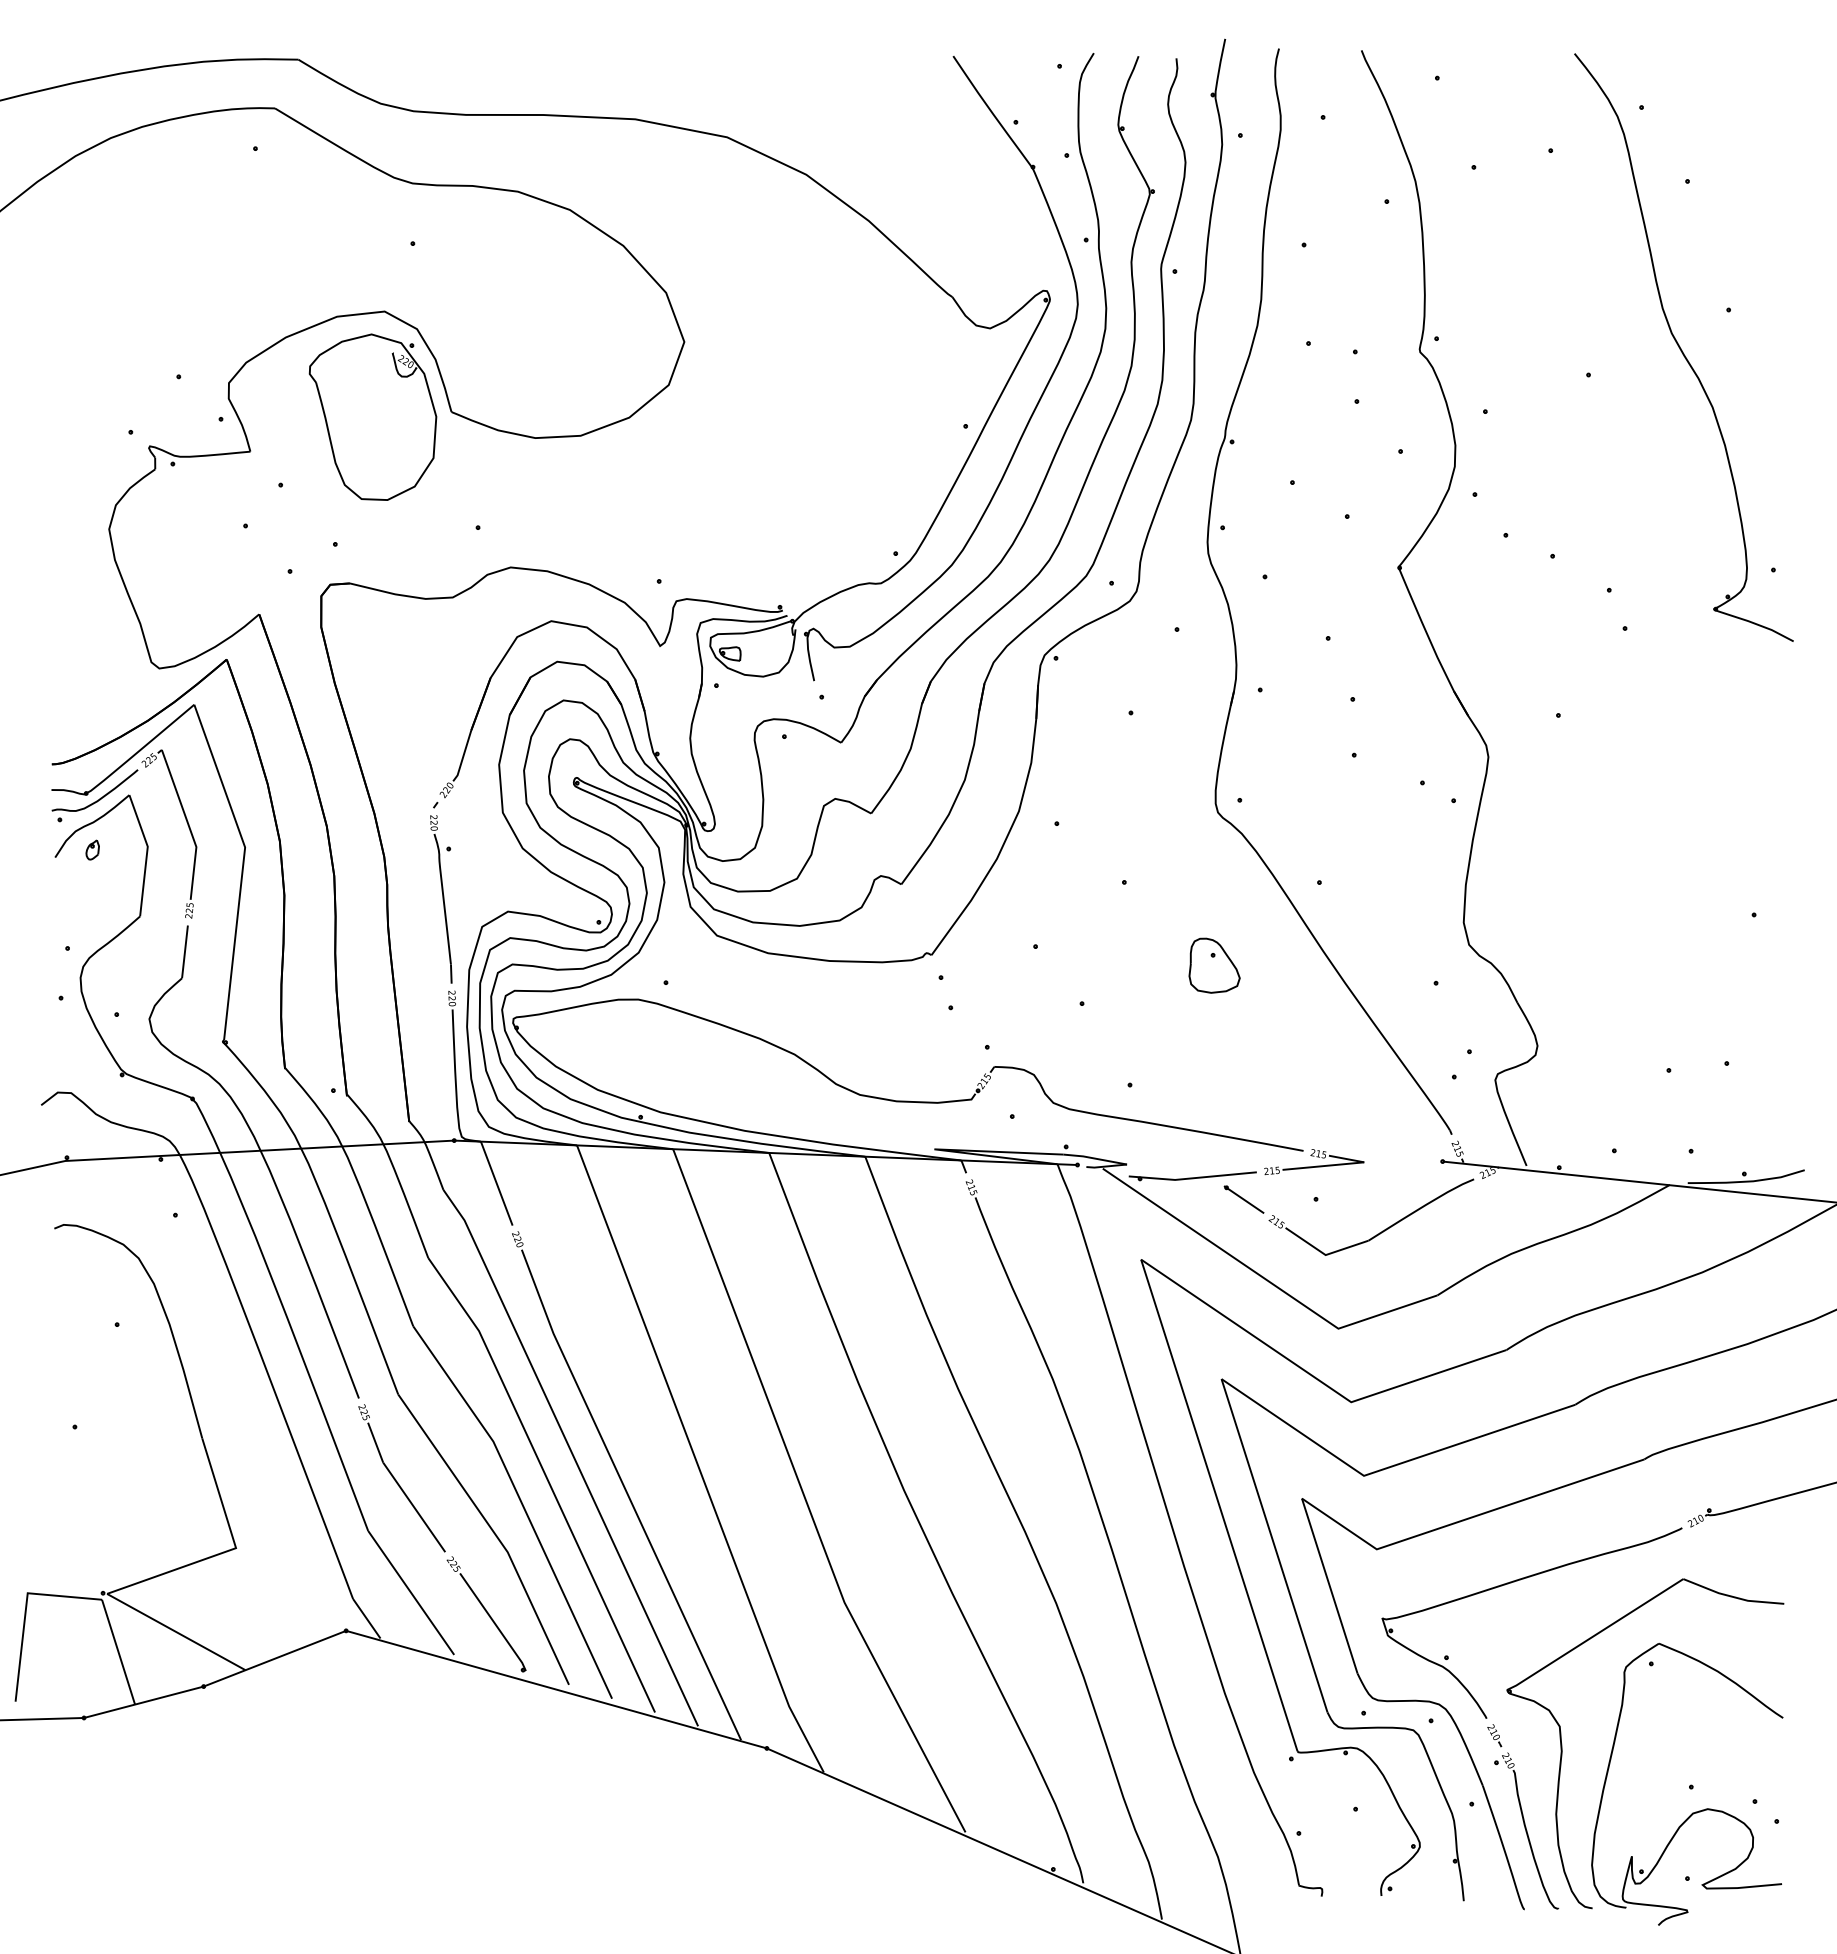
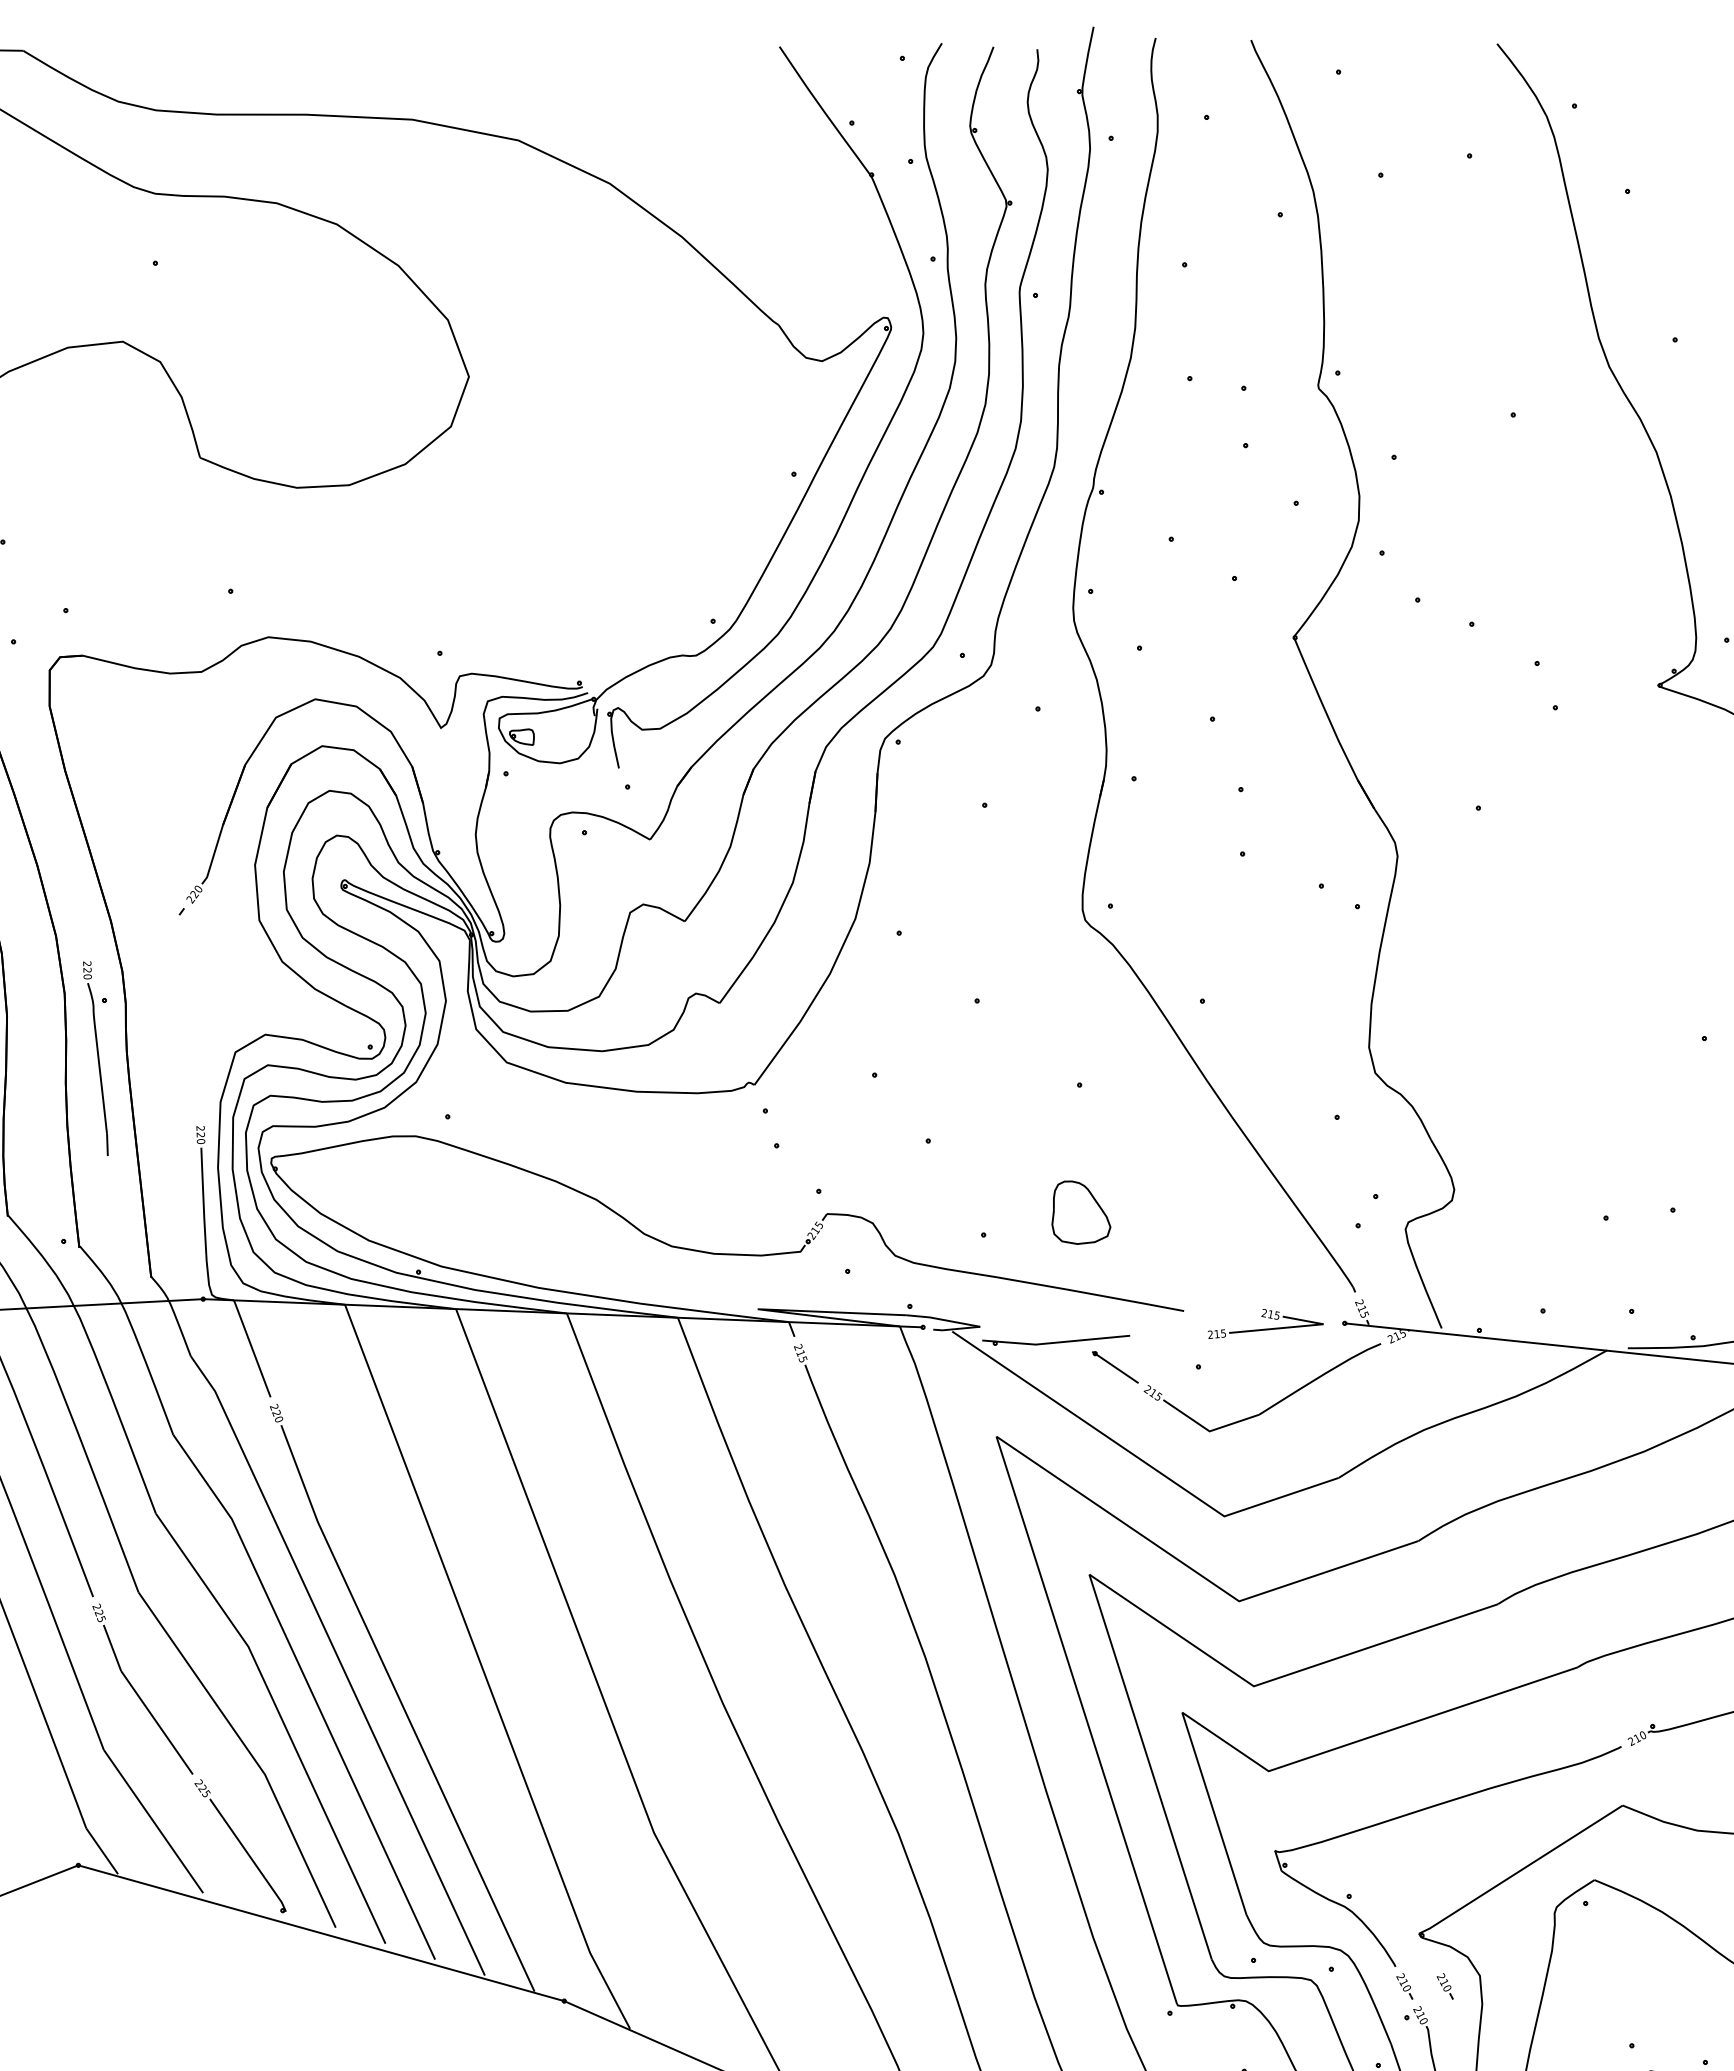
part: (372, 416) -> (108, 462), removed
part: (441, 899) -> (96, 1058), moved
part: (1214, 965) -> (1081, 1212), moved
part: (1314, 1162) -> (1266, 1324), moved
part: (1529, 1735) -> (1445, 1986), added

